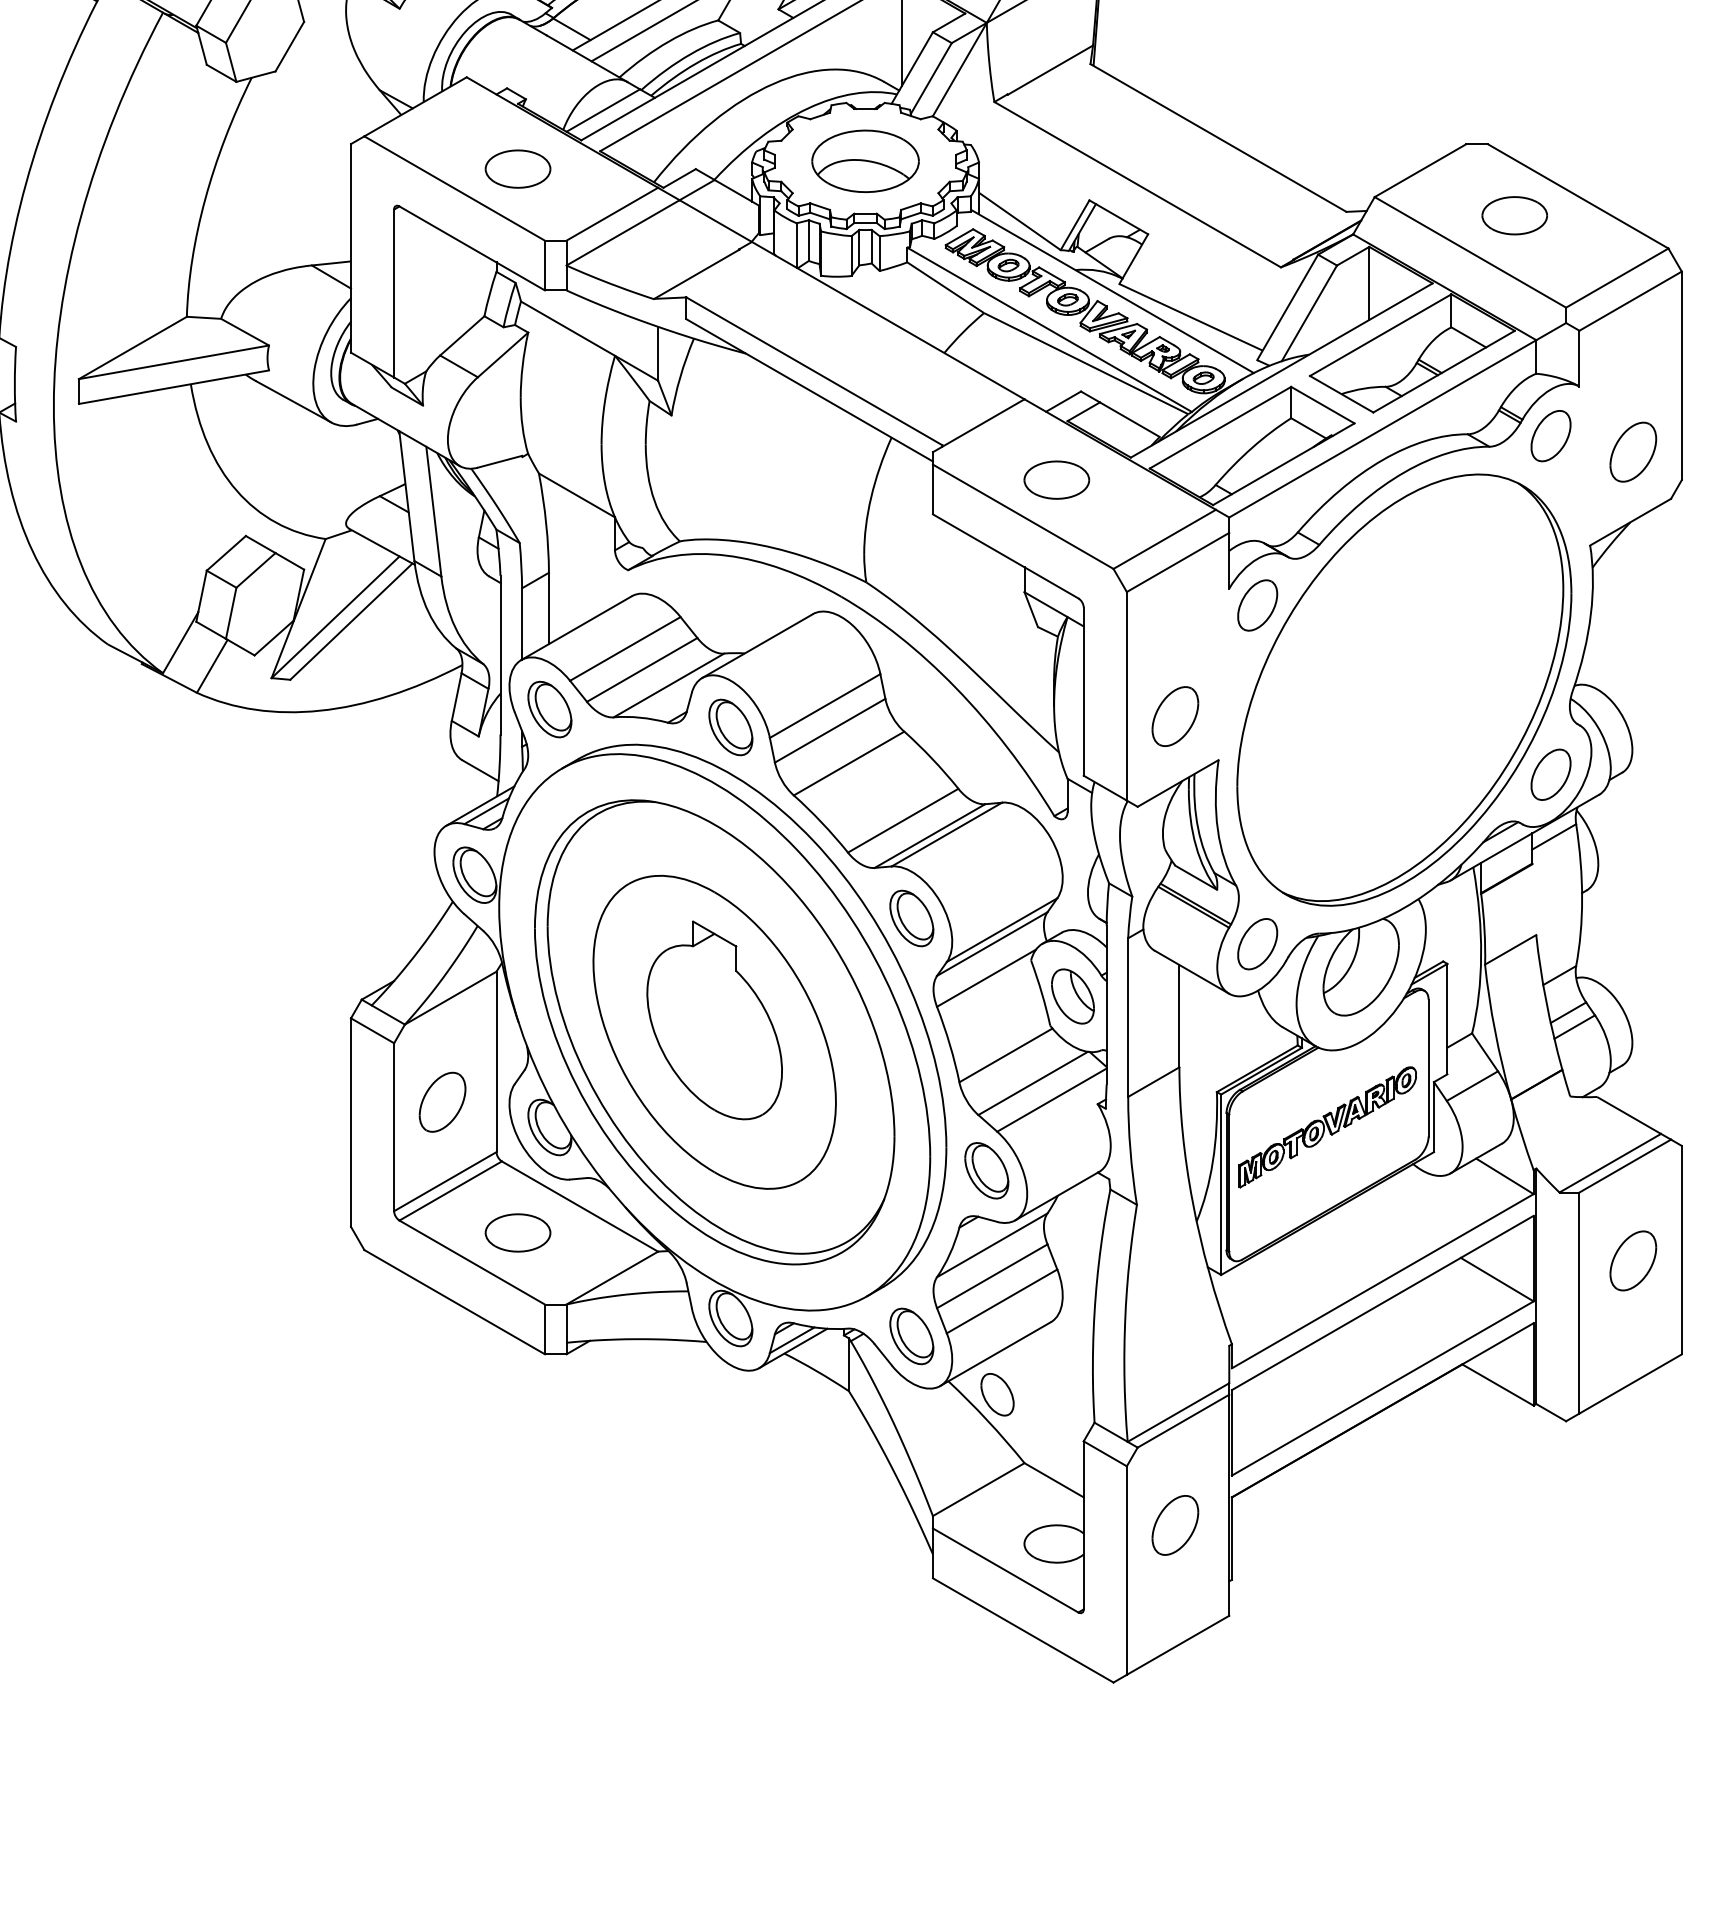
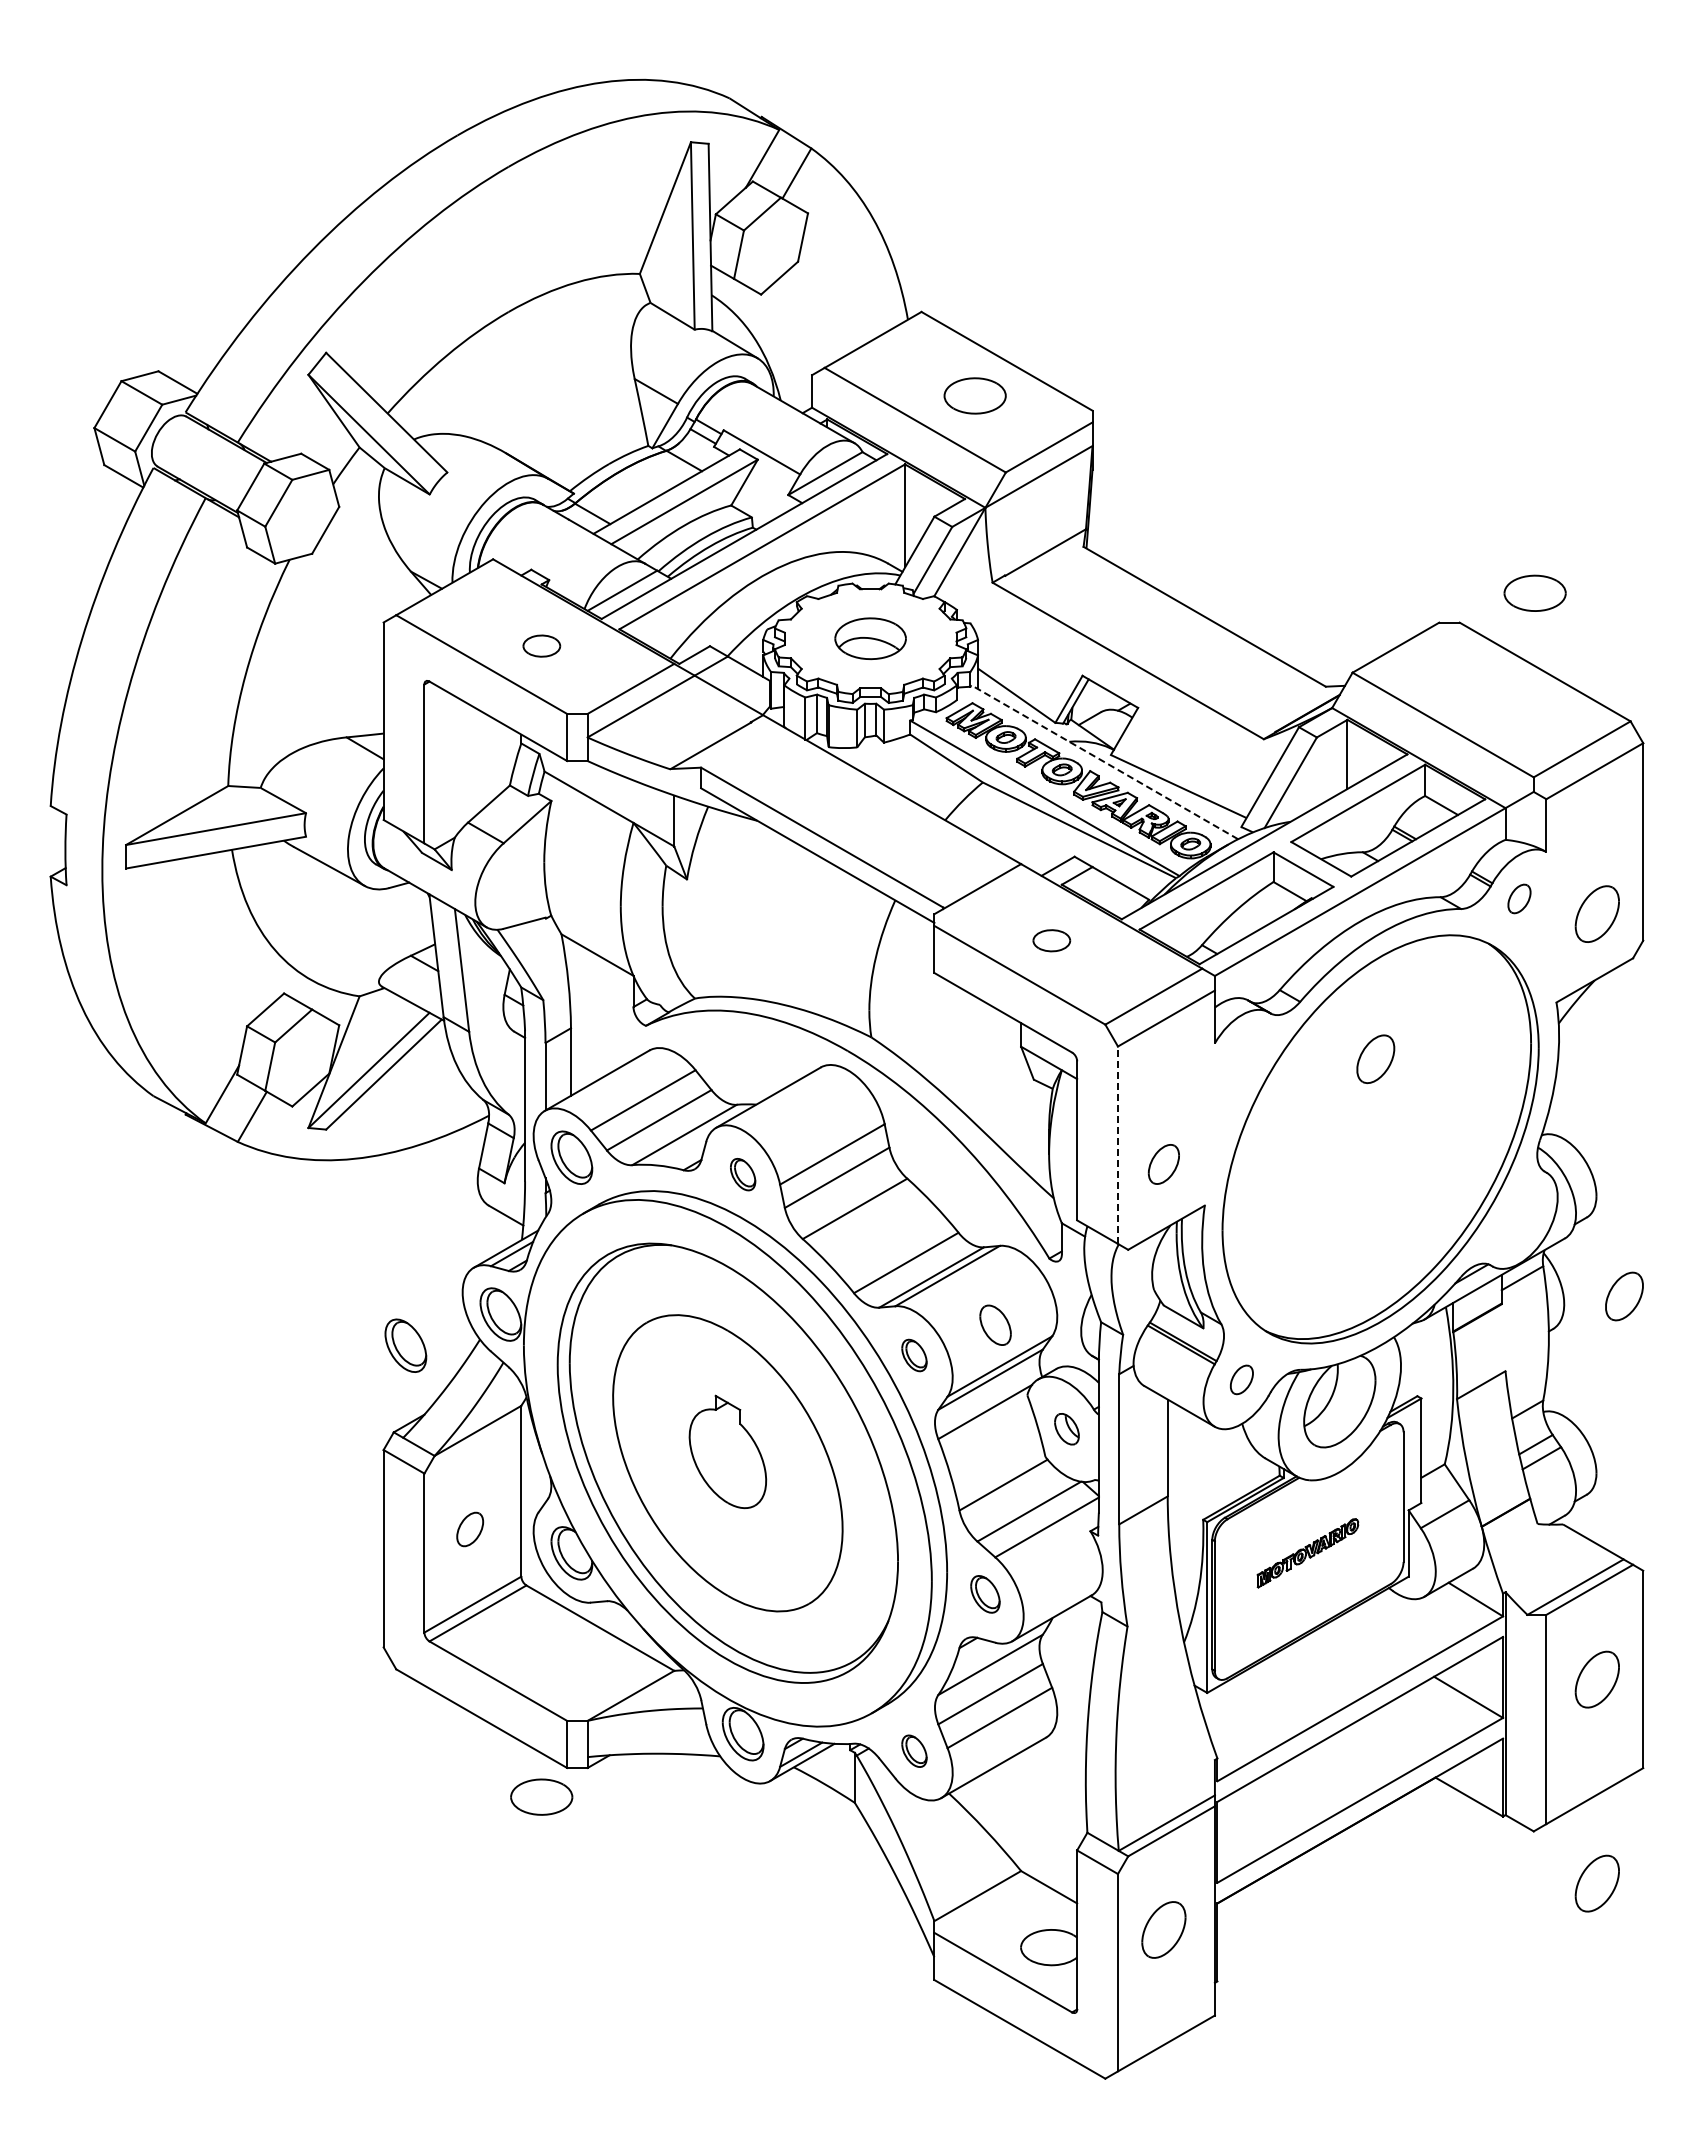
part: (865, 160) -> (870, 638), size x0.7
part: (517, 168) -> (541, 645), size x0.6
part: (1514, 214) -> (1534, 592), moved
line: (1112, 291) -> (1104, 762), solid -> dashed
part: (1551, 435) -> (1519, 898), size x0.6
part: (1056, 480) -> (1051, 940), size x0.6
part: (1257, 605) -> (1375, 1059), moved
line: (1126, 696) -> (1117, 1145), solid -> dashed
part: (1174, 716) -> (1163, 1164), size x0.7
part: (730, 727) -> (742, 1174), size x0.6
part: (1551, 774) -> (1624, 1296), moved
part: (374, 907) -> (405, 1345), added
part: (911, 918) -> (914, 1355), size x0.6
part: (1257, 943) -> (1241, 1379), size x0.6
part: (1072, 995) -> (1066, 1428), size x0.6
part: (714, 1019) -> (727, 1451), size x0.6
part: (441, 1102) -> (469, 1529), size x0.6
part: (1327, 1127) -> (1307, 1553), size x0.6
part: (986, 1170) -> (985, 1594), size x0.7
part: (517, 1232) -> (541, 1796), moved
part: (911, 1336) -> (914, 1751), size x0.6
part: (997, 1393) -> (995, 1324), moved
part: (1632, 1476) -> (1596, 1883), added

